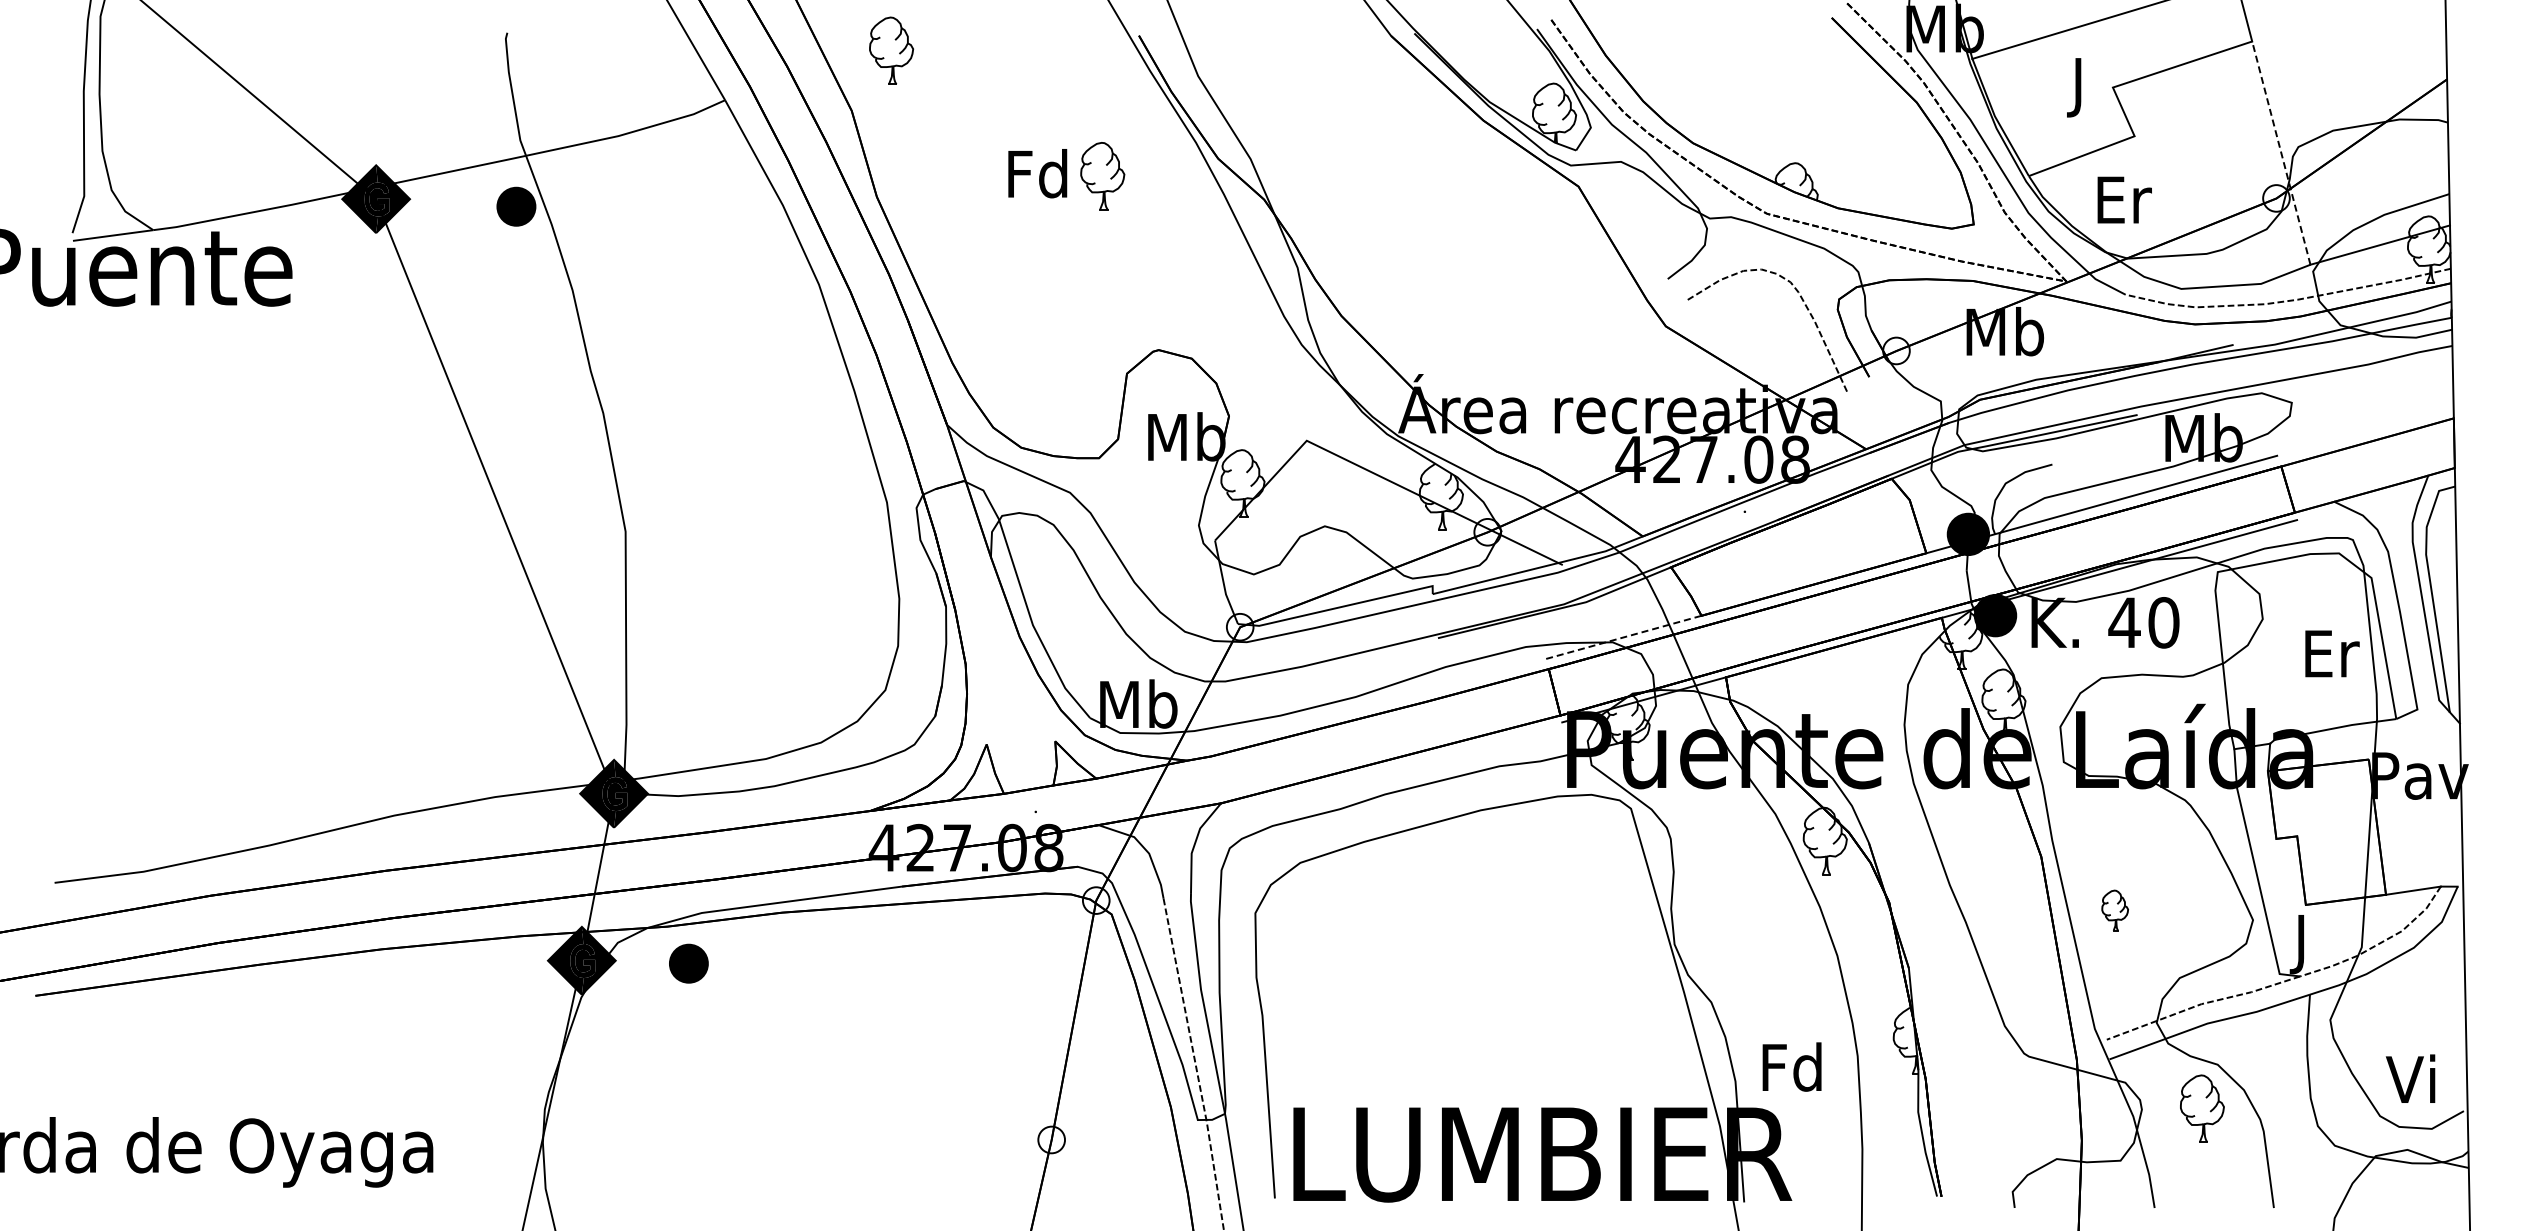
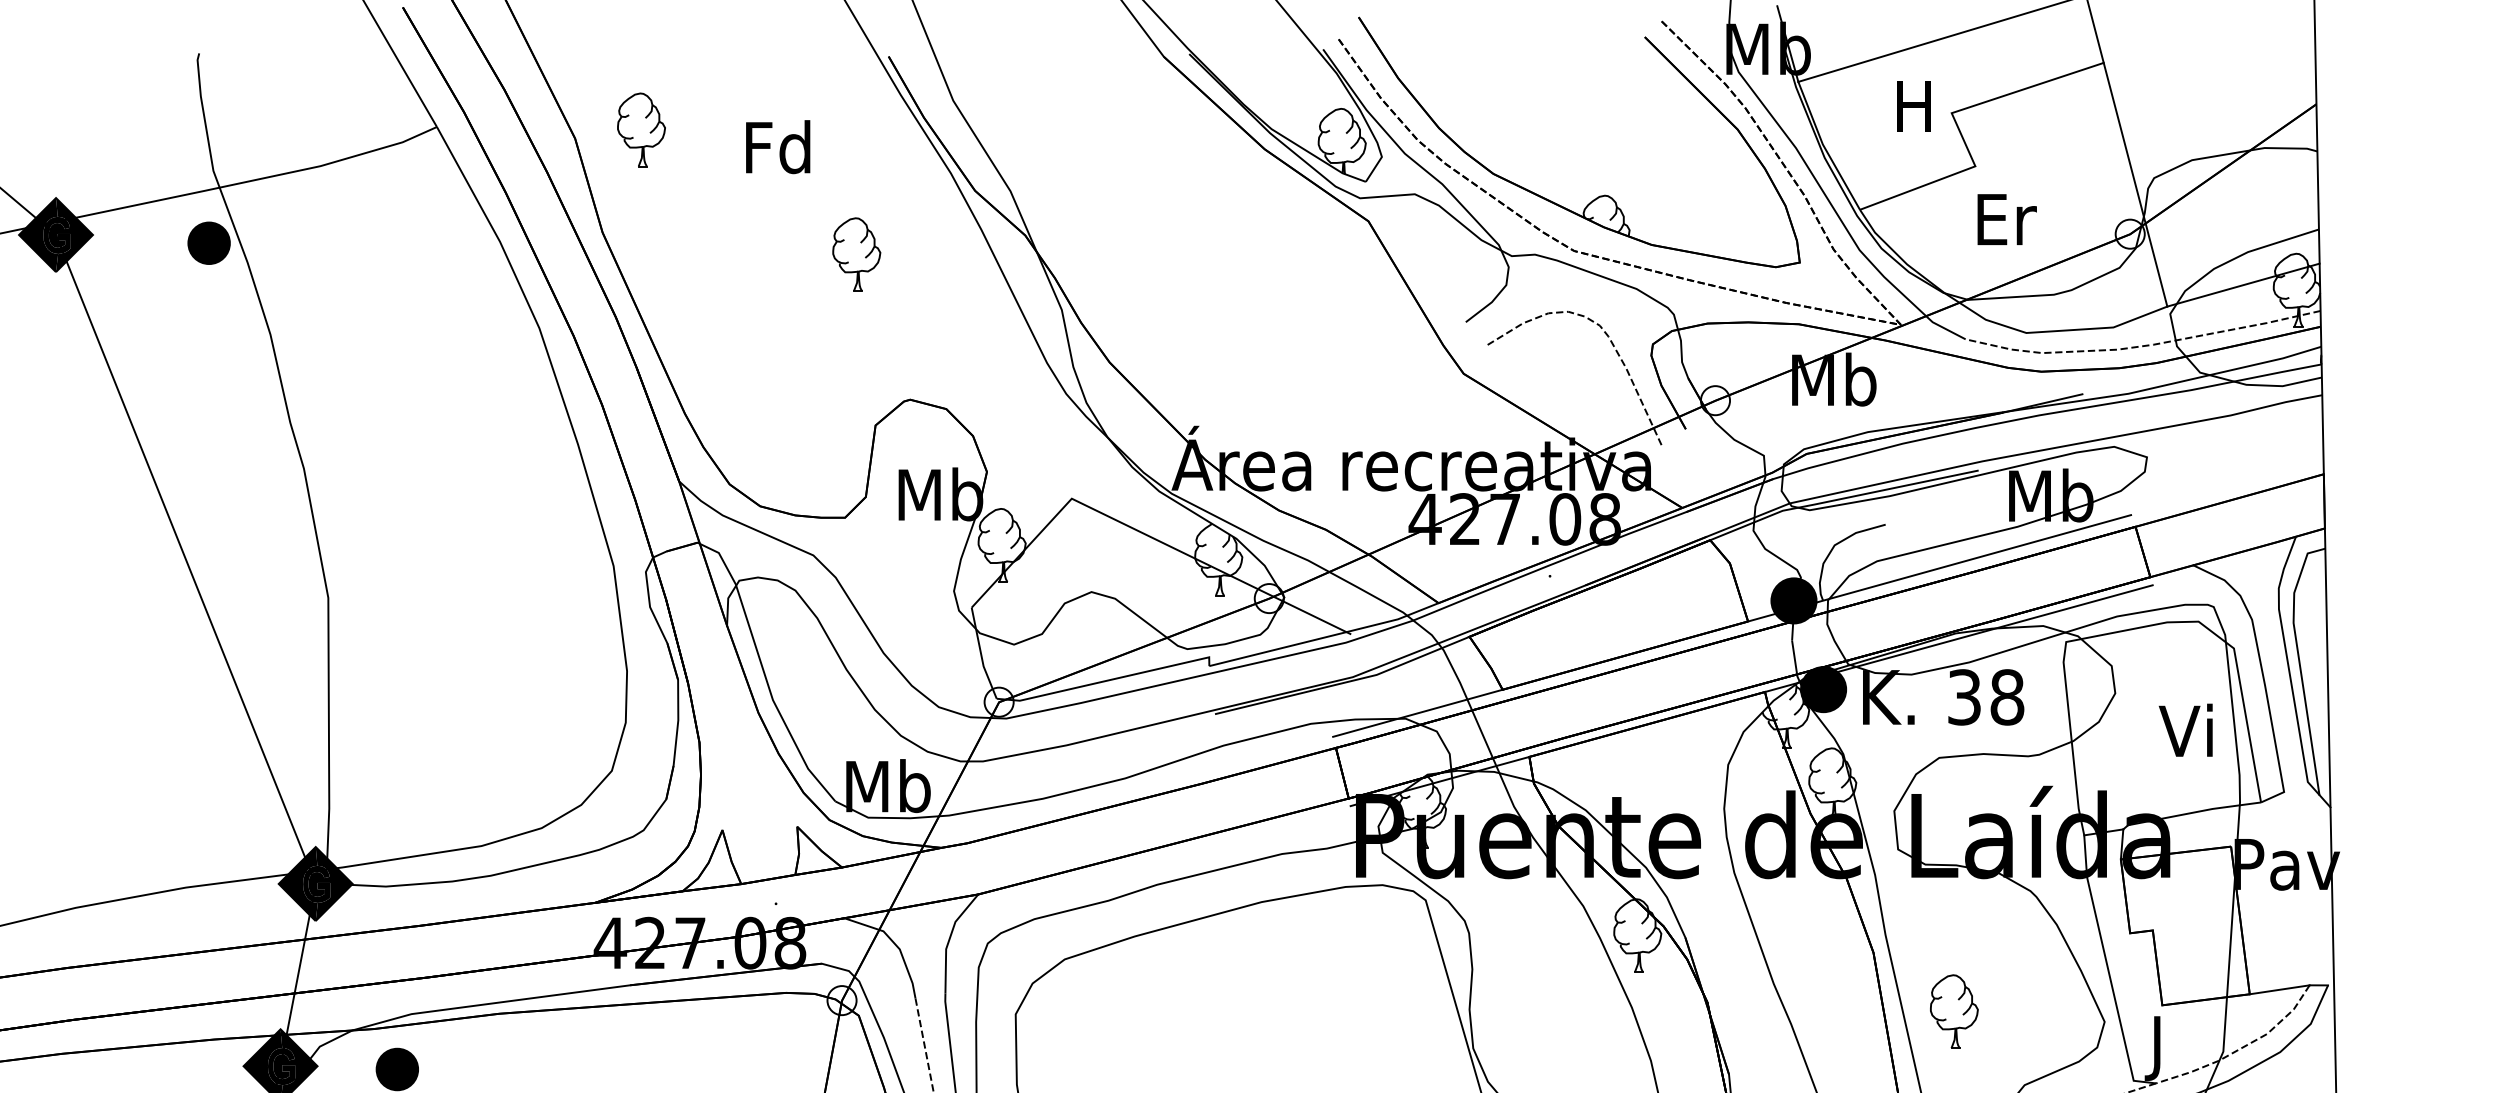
part: (891, 50) -> (641, 129), moved
text: (2077, 87) -> (1913, 113), J -> H
line: (2281, 152) -> (2135, 184), dashed -> solid
text: (1037, 173) -> (777, 146), moved
part: (1102, 176) -> (856, 255), moved
text: (2124, 199) -> (2006, 218), moved
text: (2143, 622) -> (1985, 697), 40 -> 38
line: (1623, 637) -> (1417, 713), dashed -> solid
text: (2330, 652) -> (2189, 729), Er -> Vi
part: (2114, 910) -> (1953, 1011), size x1.67

